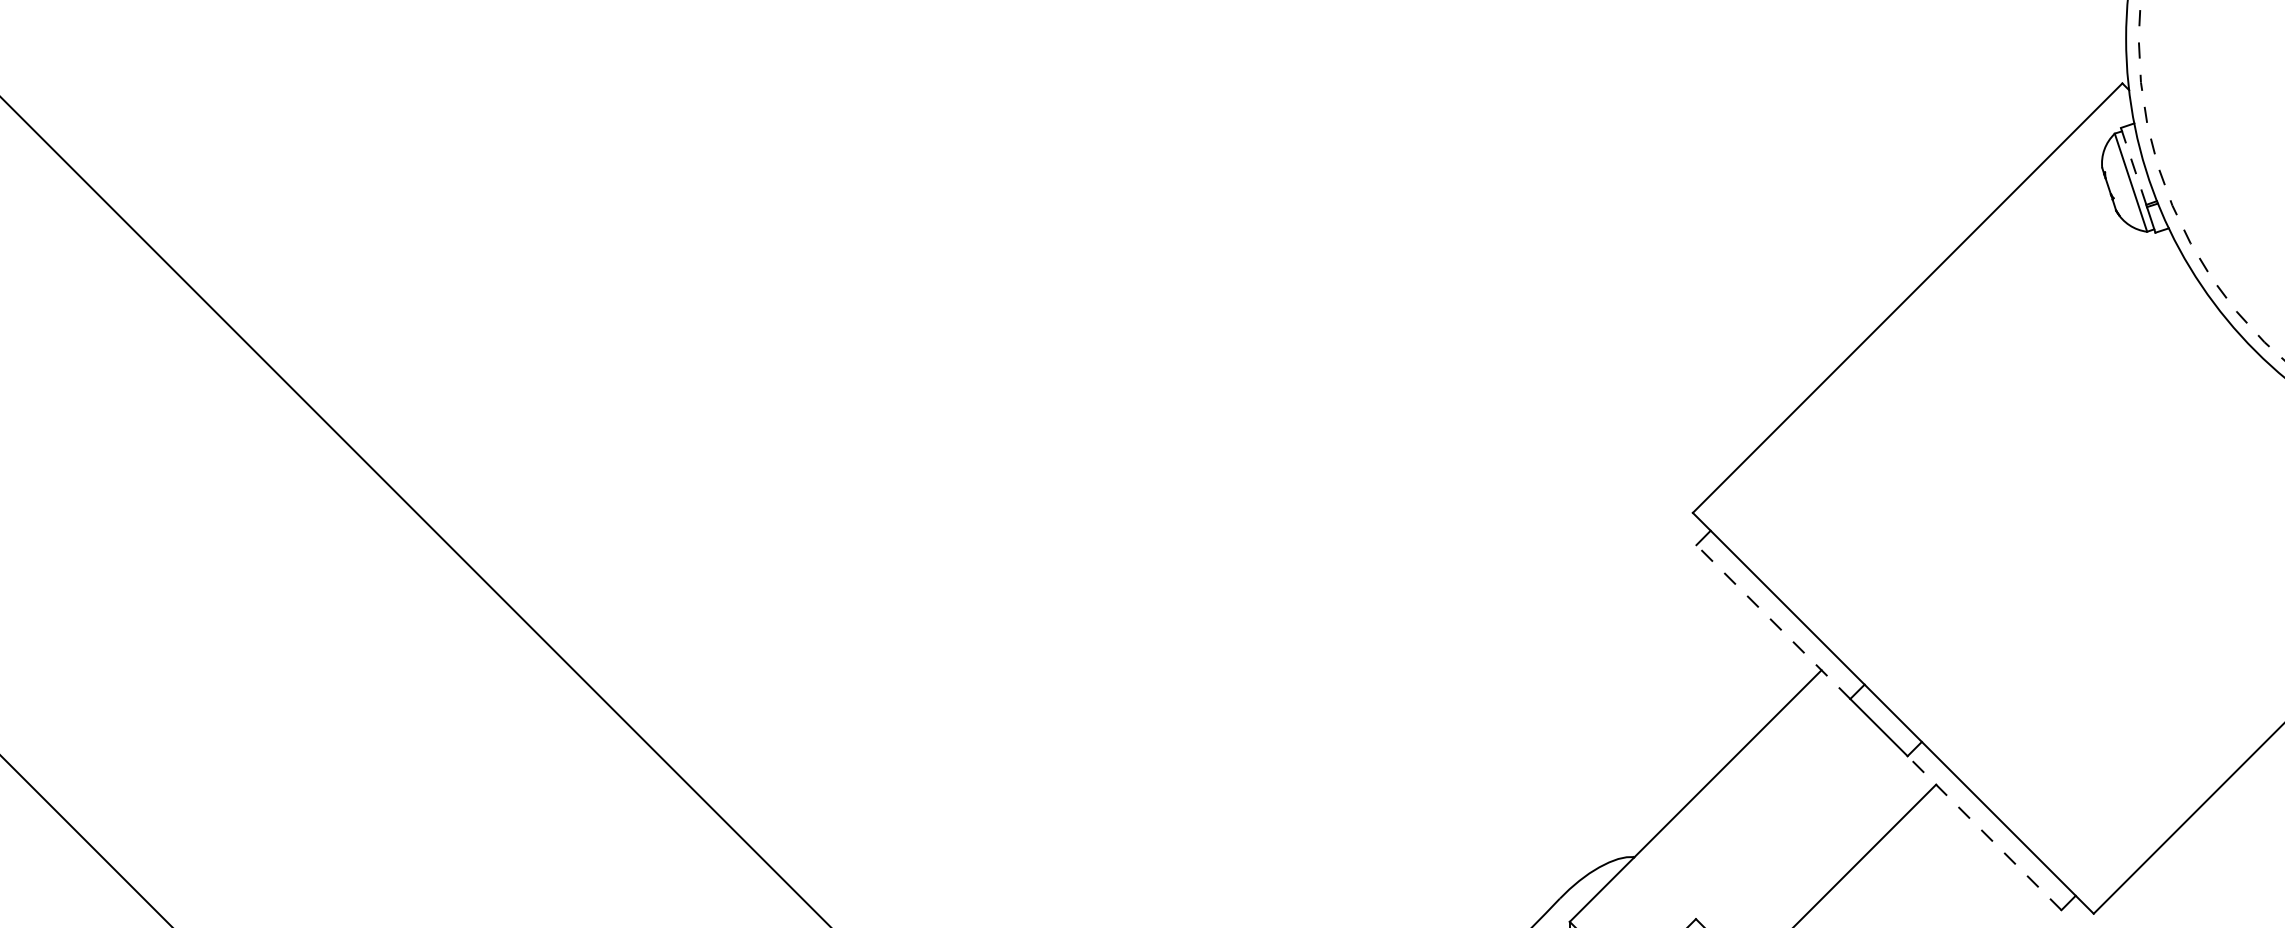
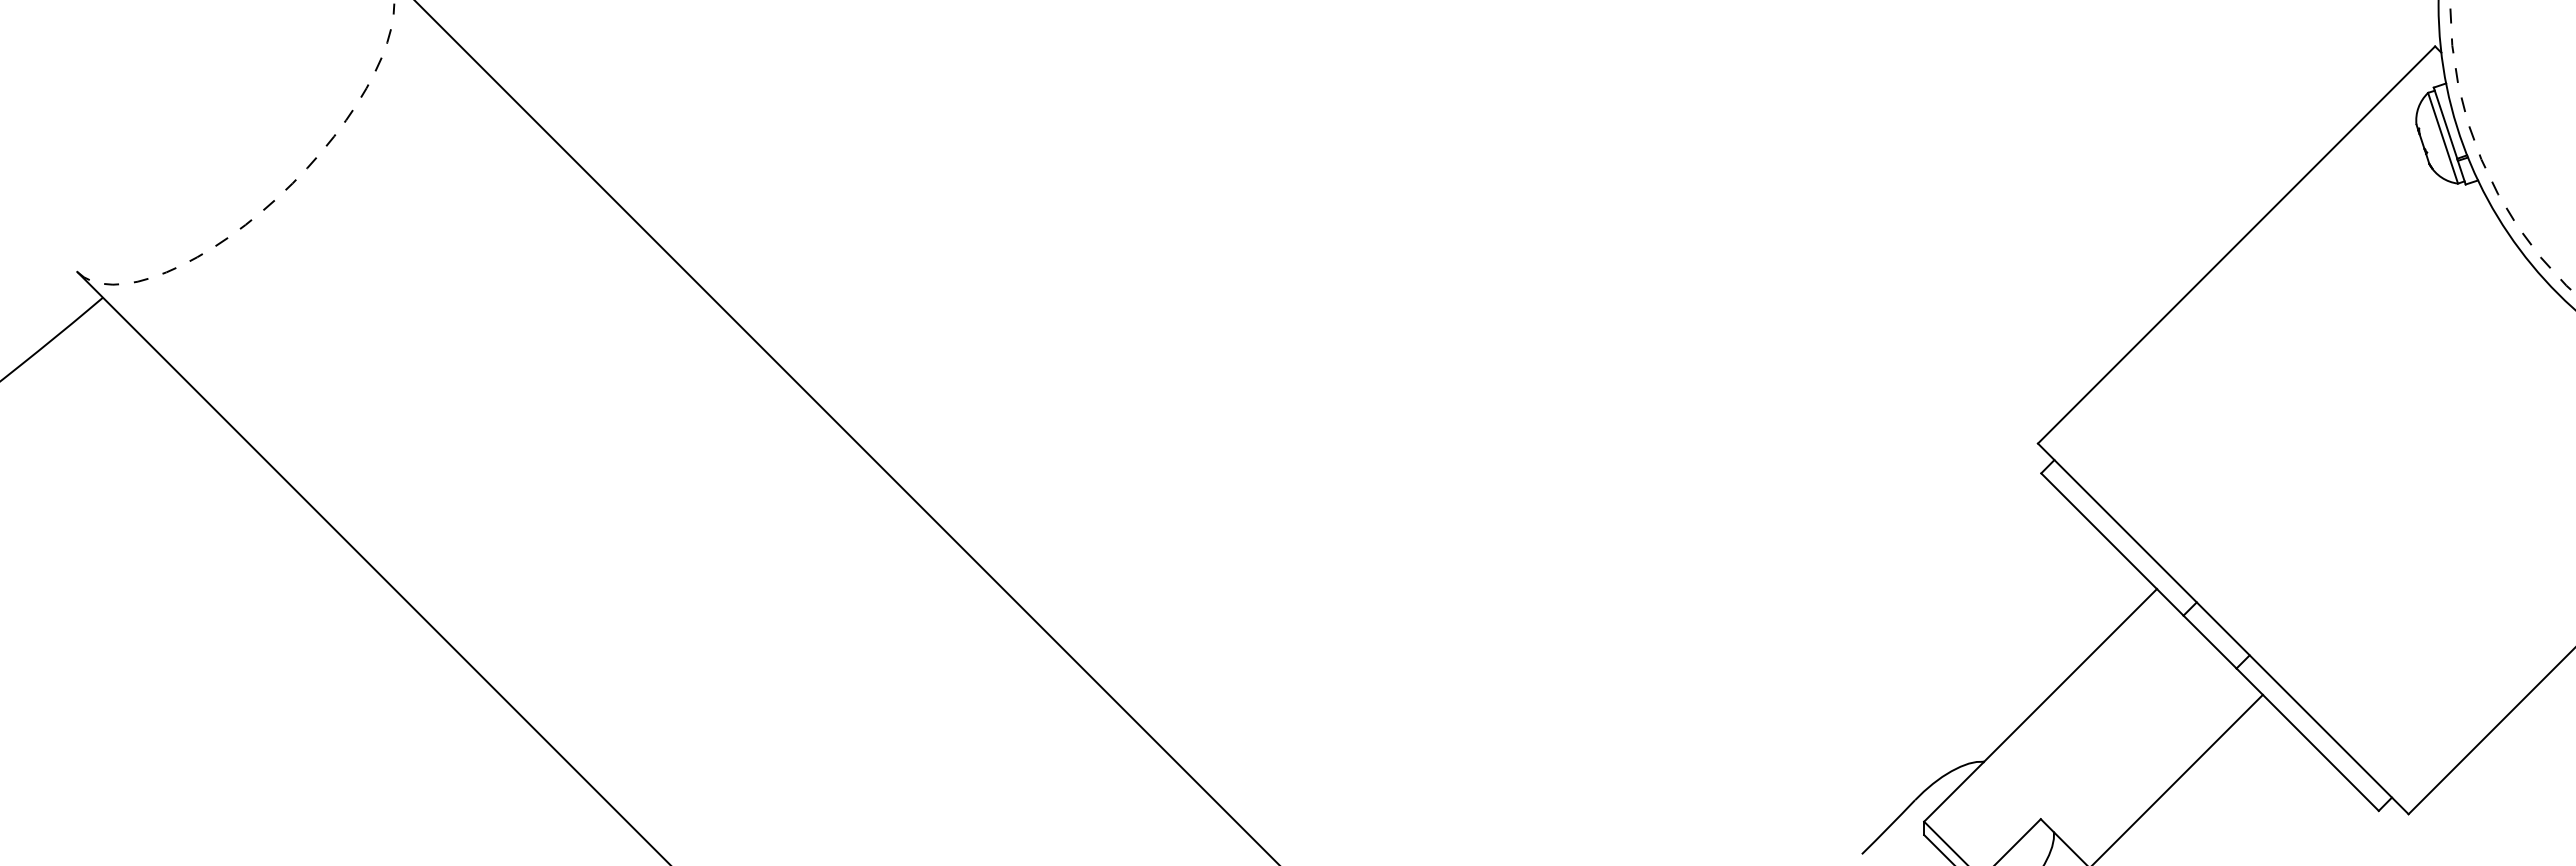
line: (2133, 166) -> (2445, 123), dashed -> solid
line: (1773, 622) -> (2112, 544), dashed -> solid
line: (1984, 832) -> (2307, 739), dashed -> solid

